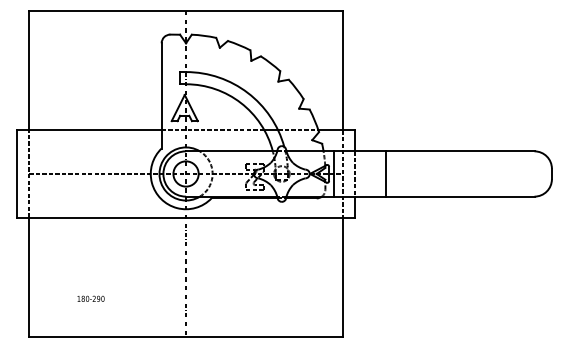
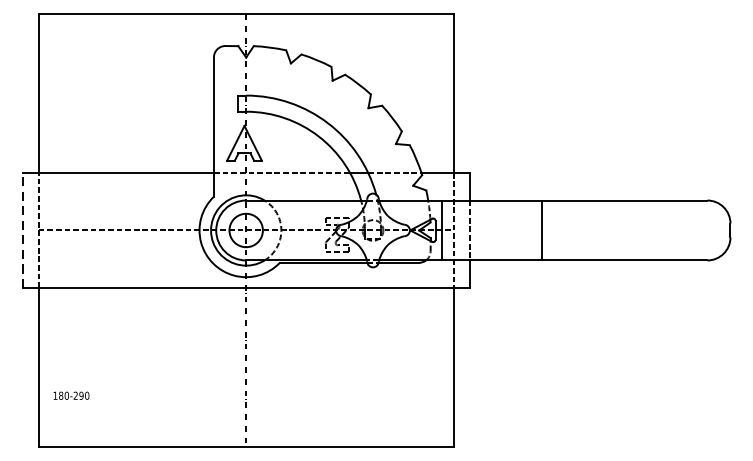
line: (386, 173) -> (541, 229), moved
line: (17, 174) -> (23, 231), solid -> dashed
text: (90, 298) -> (70, 395), moved

